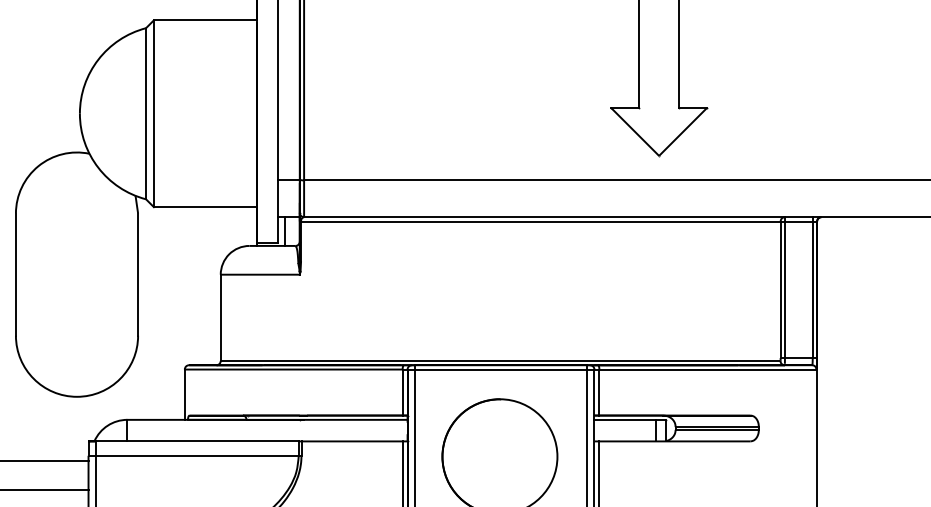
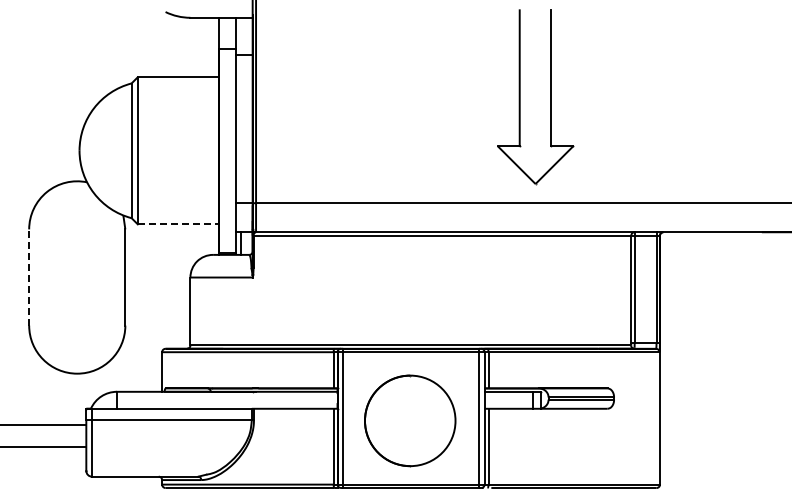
line: (205, 207) -> (178, 224), solid -> dashed
line: (16, 274) -> (29, 277), solid -> dashed

